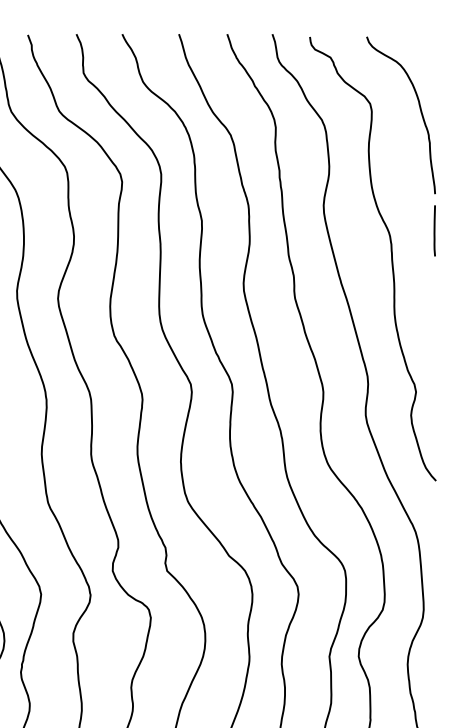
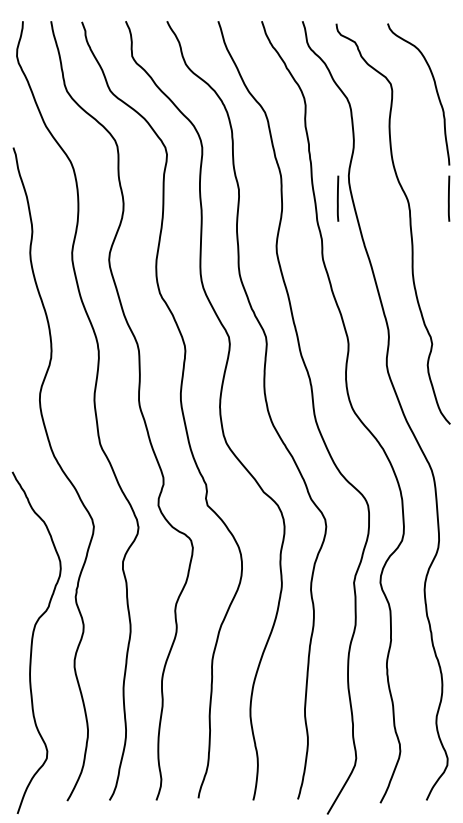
curve: (311, 230) -> (337, 198), added

